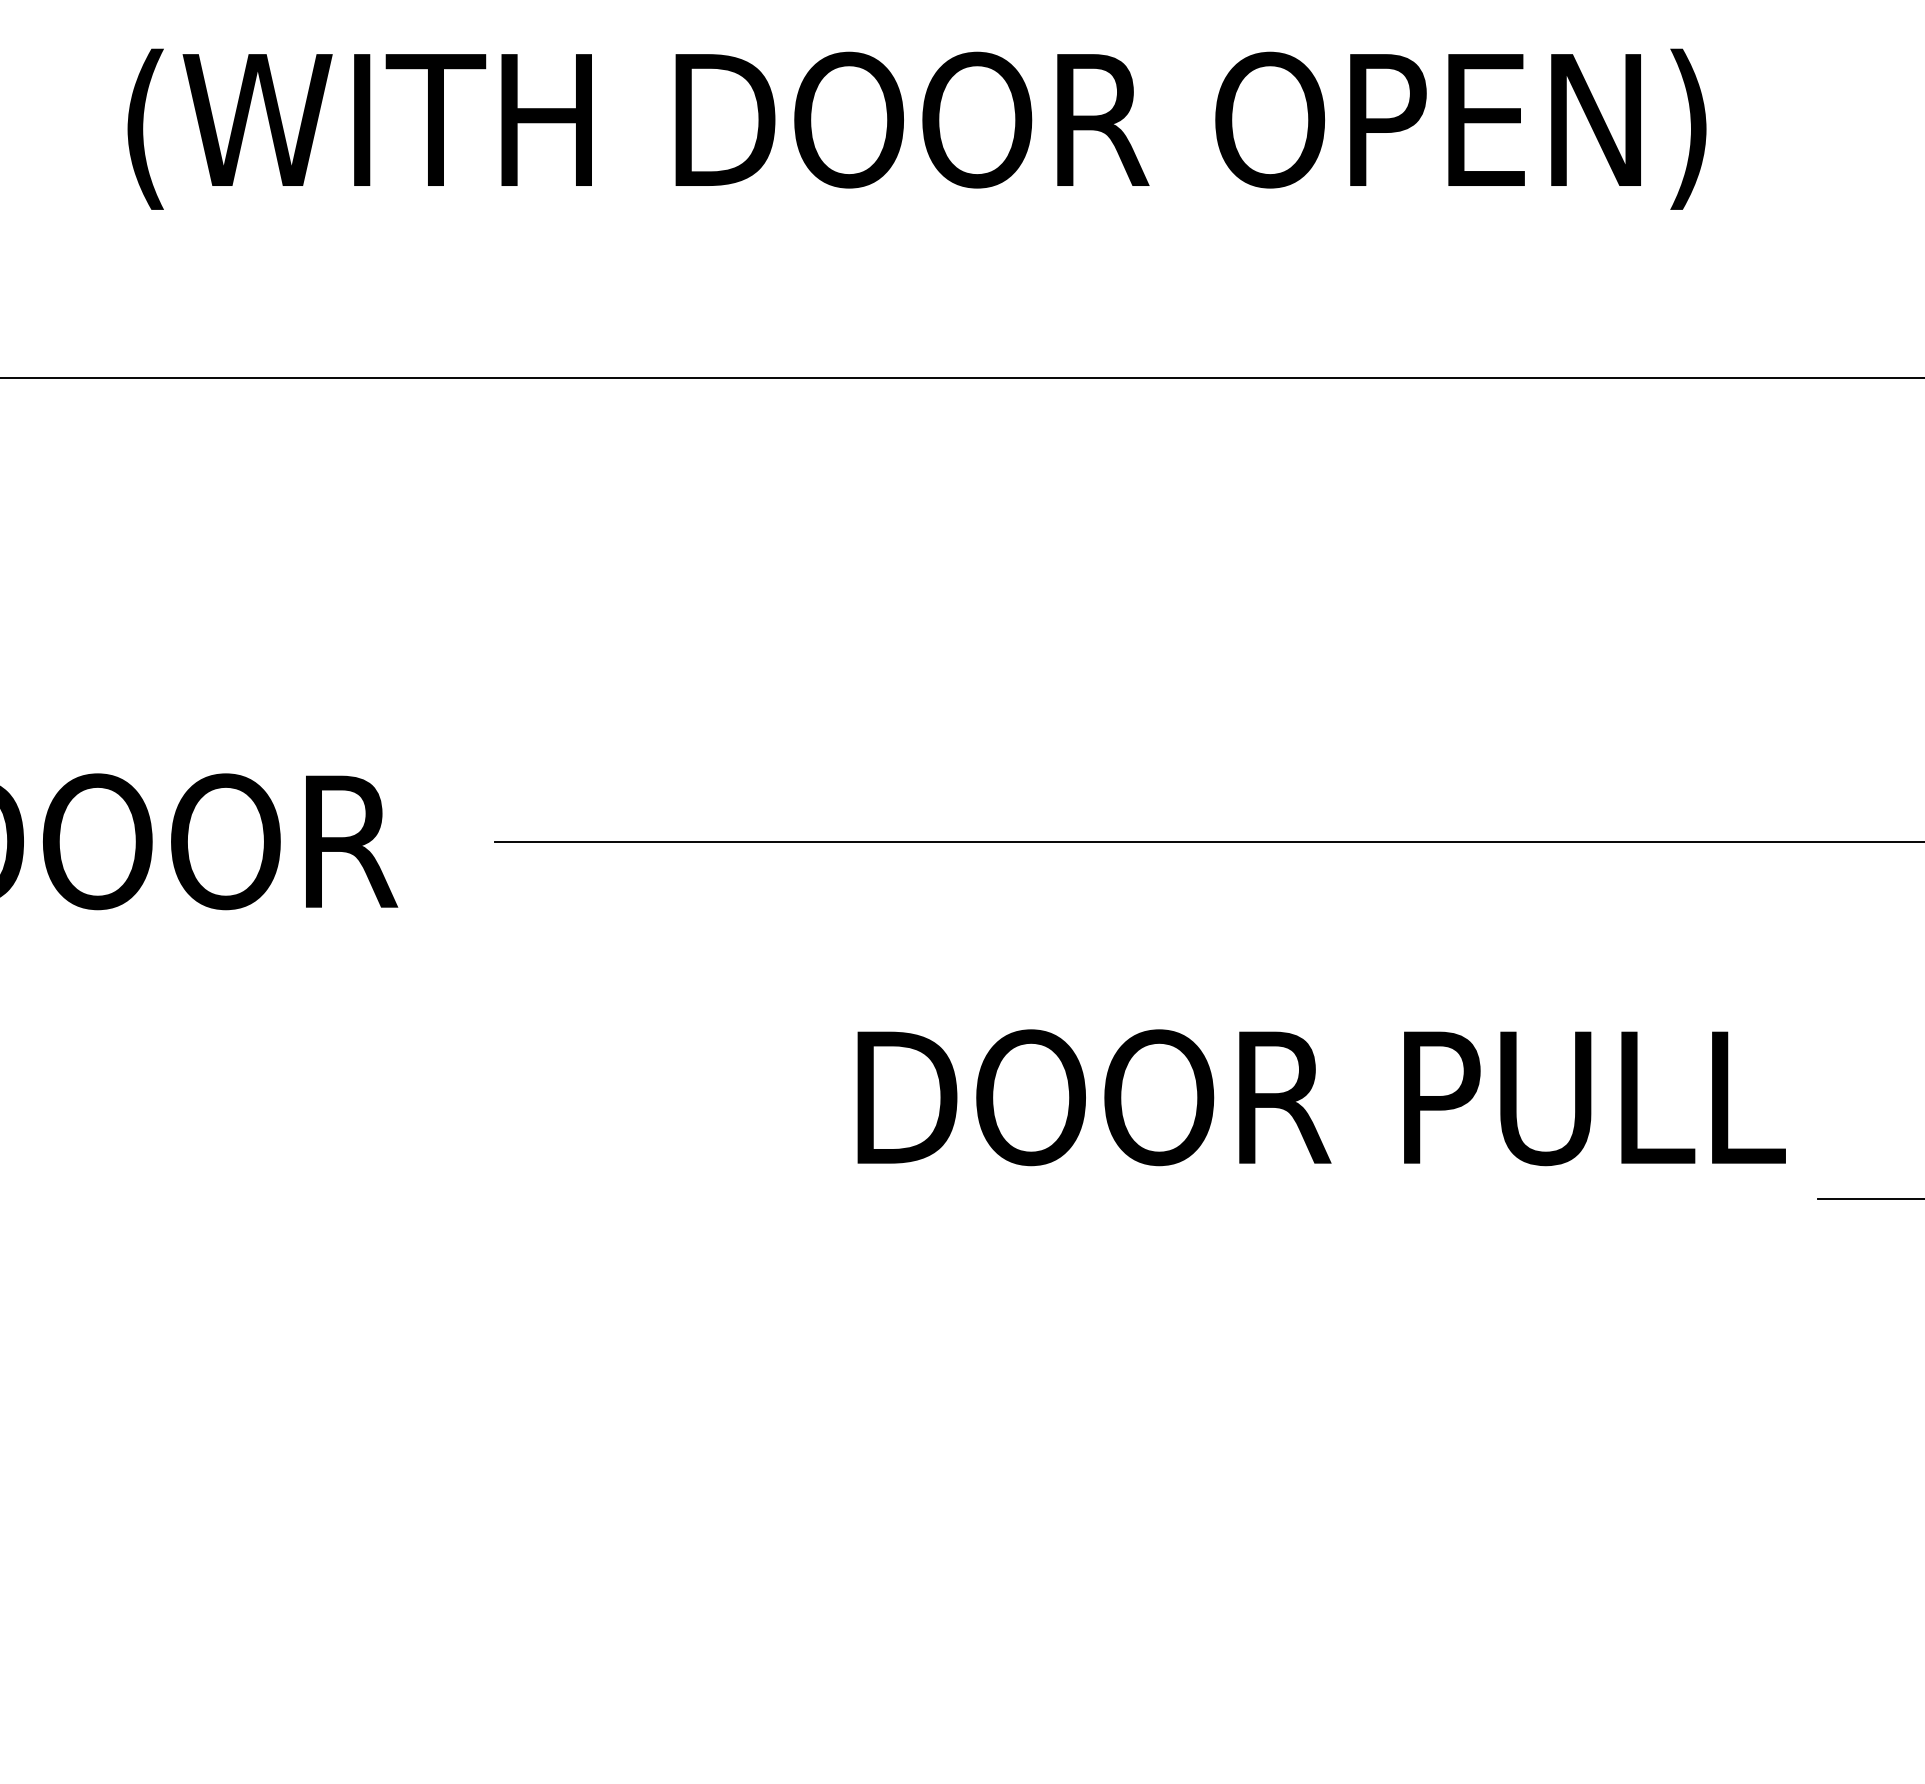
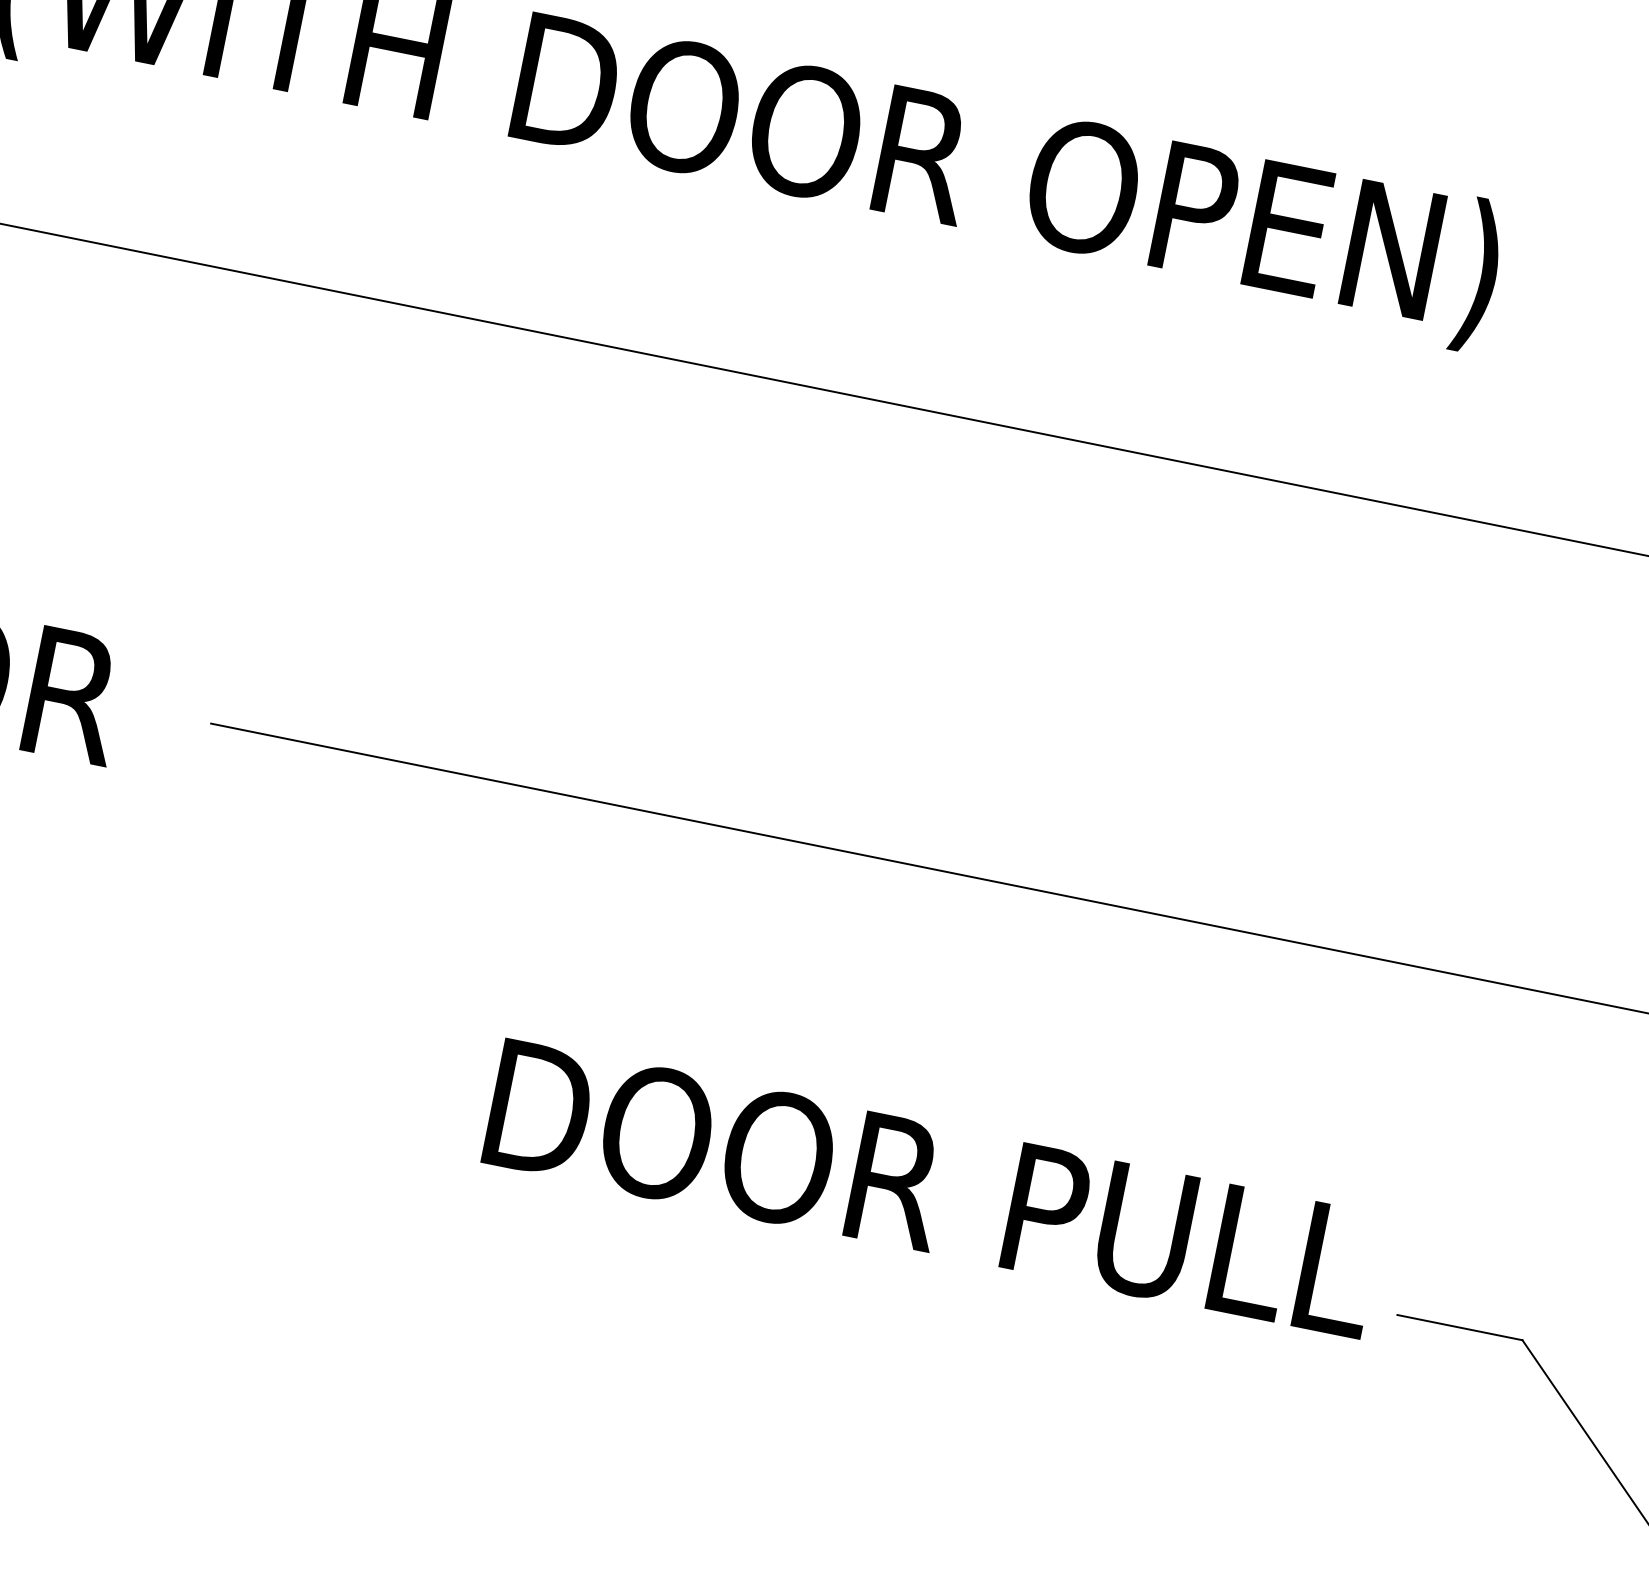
text: (1321, 1097) -> (932, 1188), moved

